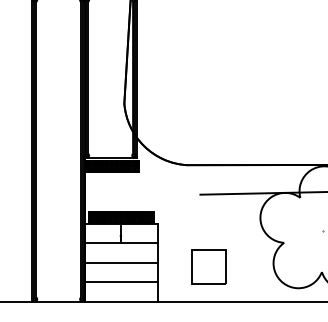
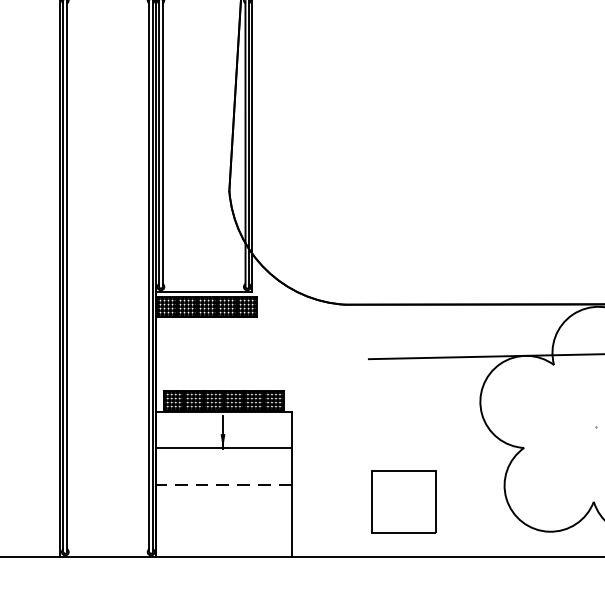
line: (121, 262) -> (224, 484), solid -> dashed
part: (208, 266) -> (403, 500), moved
line: (121, 282) -> (224, 521), removed

